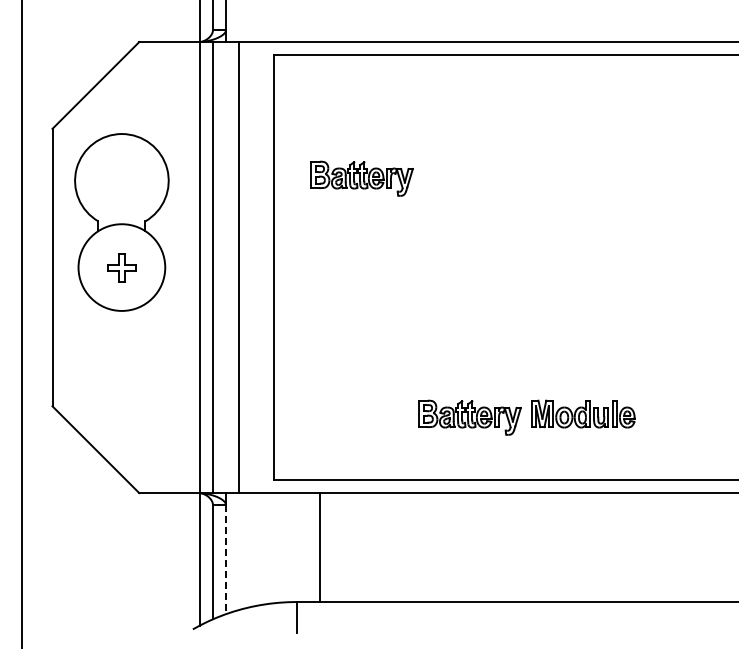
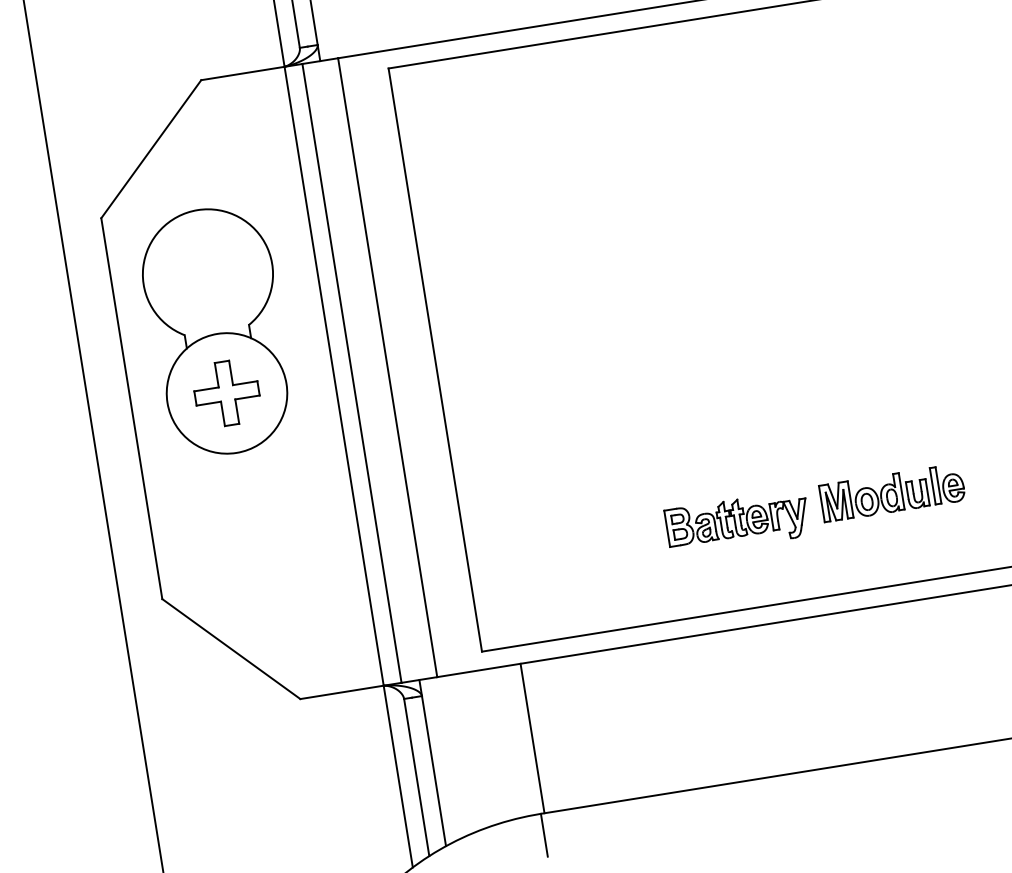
part: (361, 178) -> (536, 218), removed
part: (121, 267) -> (226, 393), size x1.67
line: (319, 547) -> (532, 738), moved
line: (225, 559) -> (433, 771), dashed -> solid

